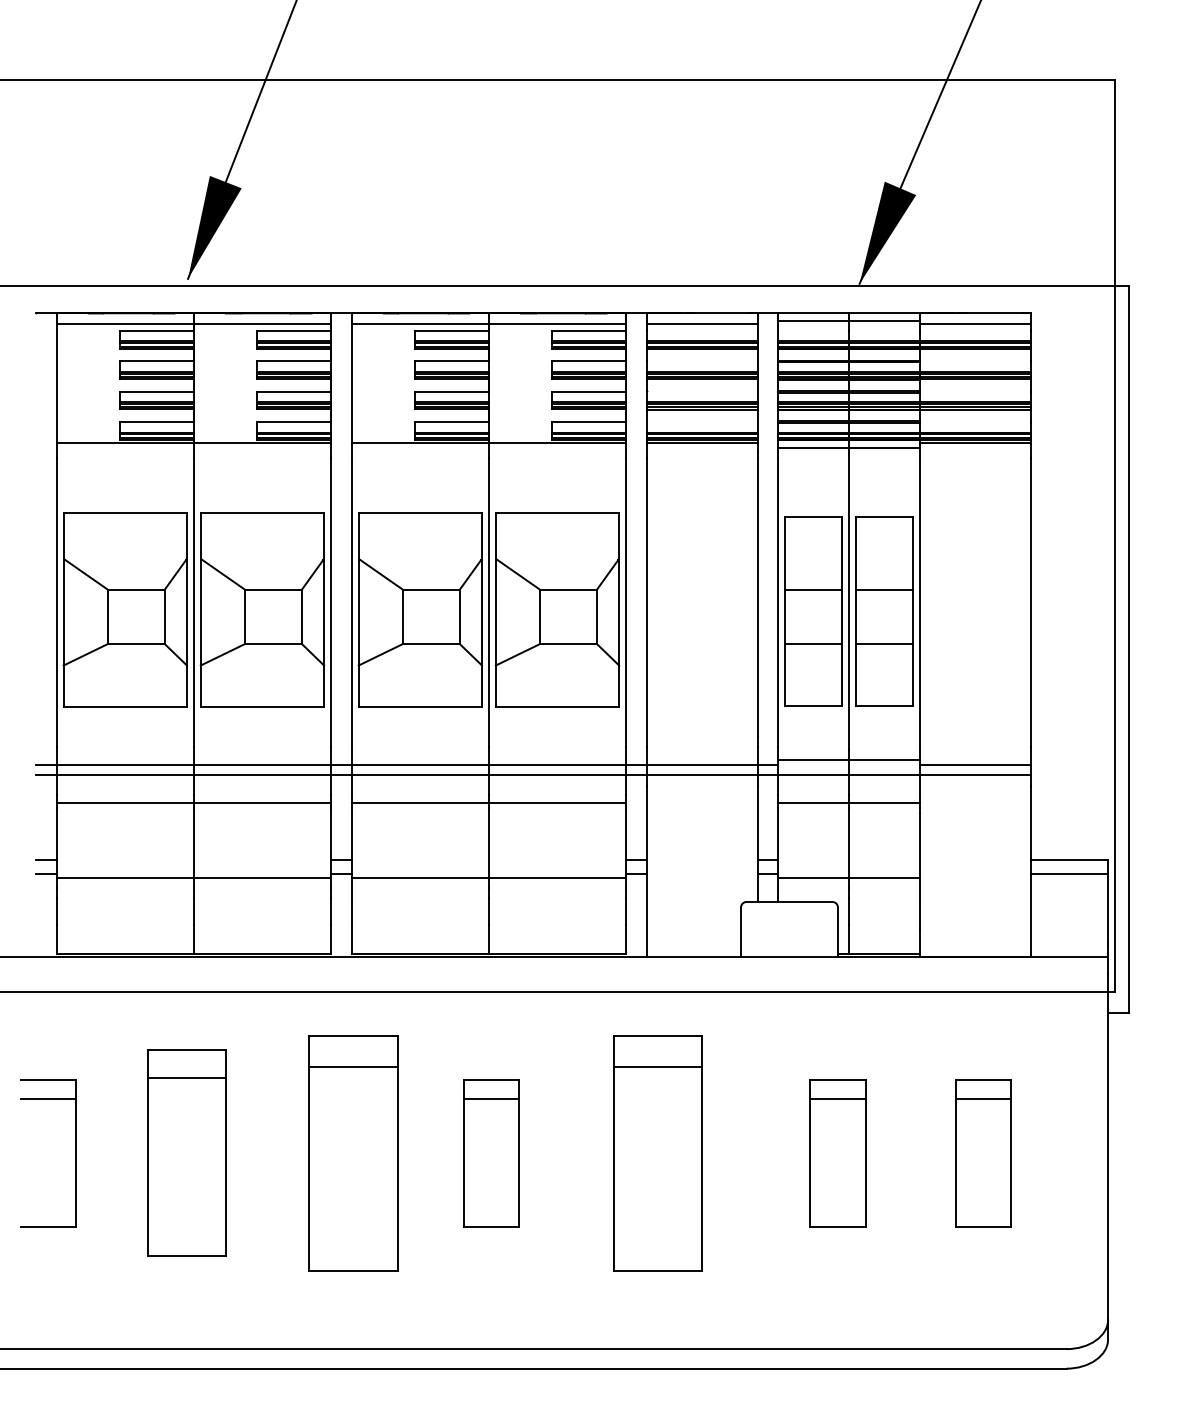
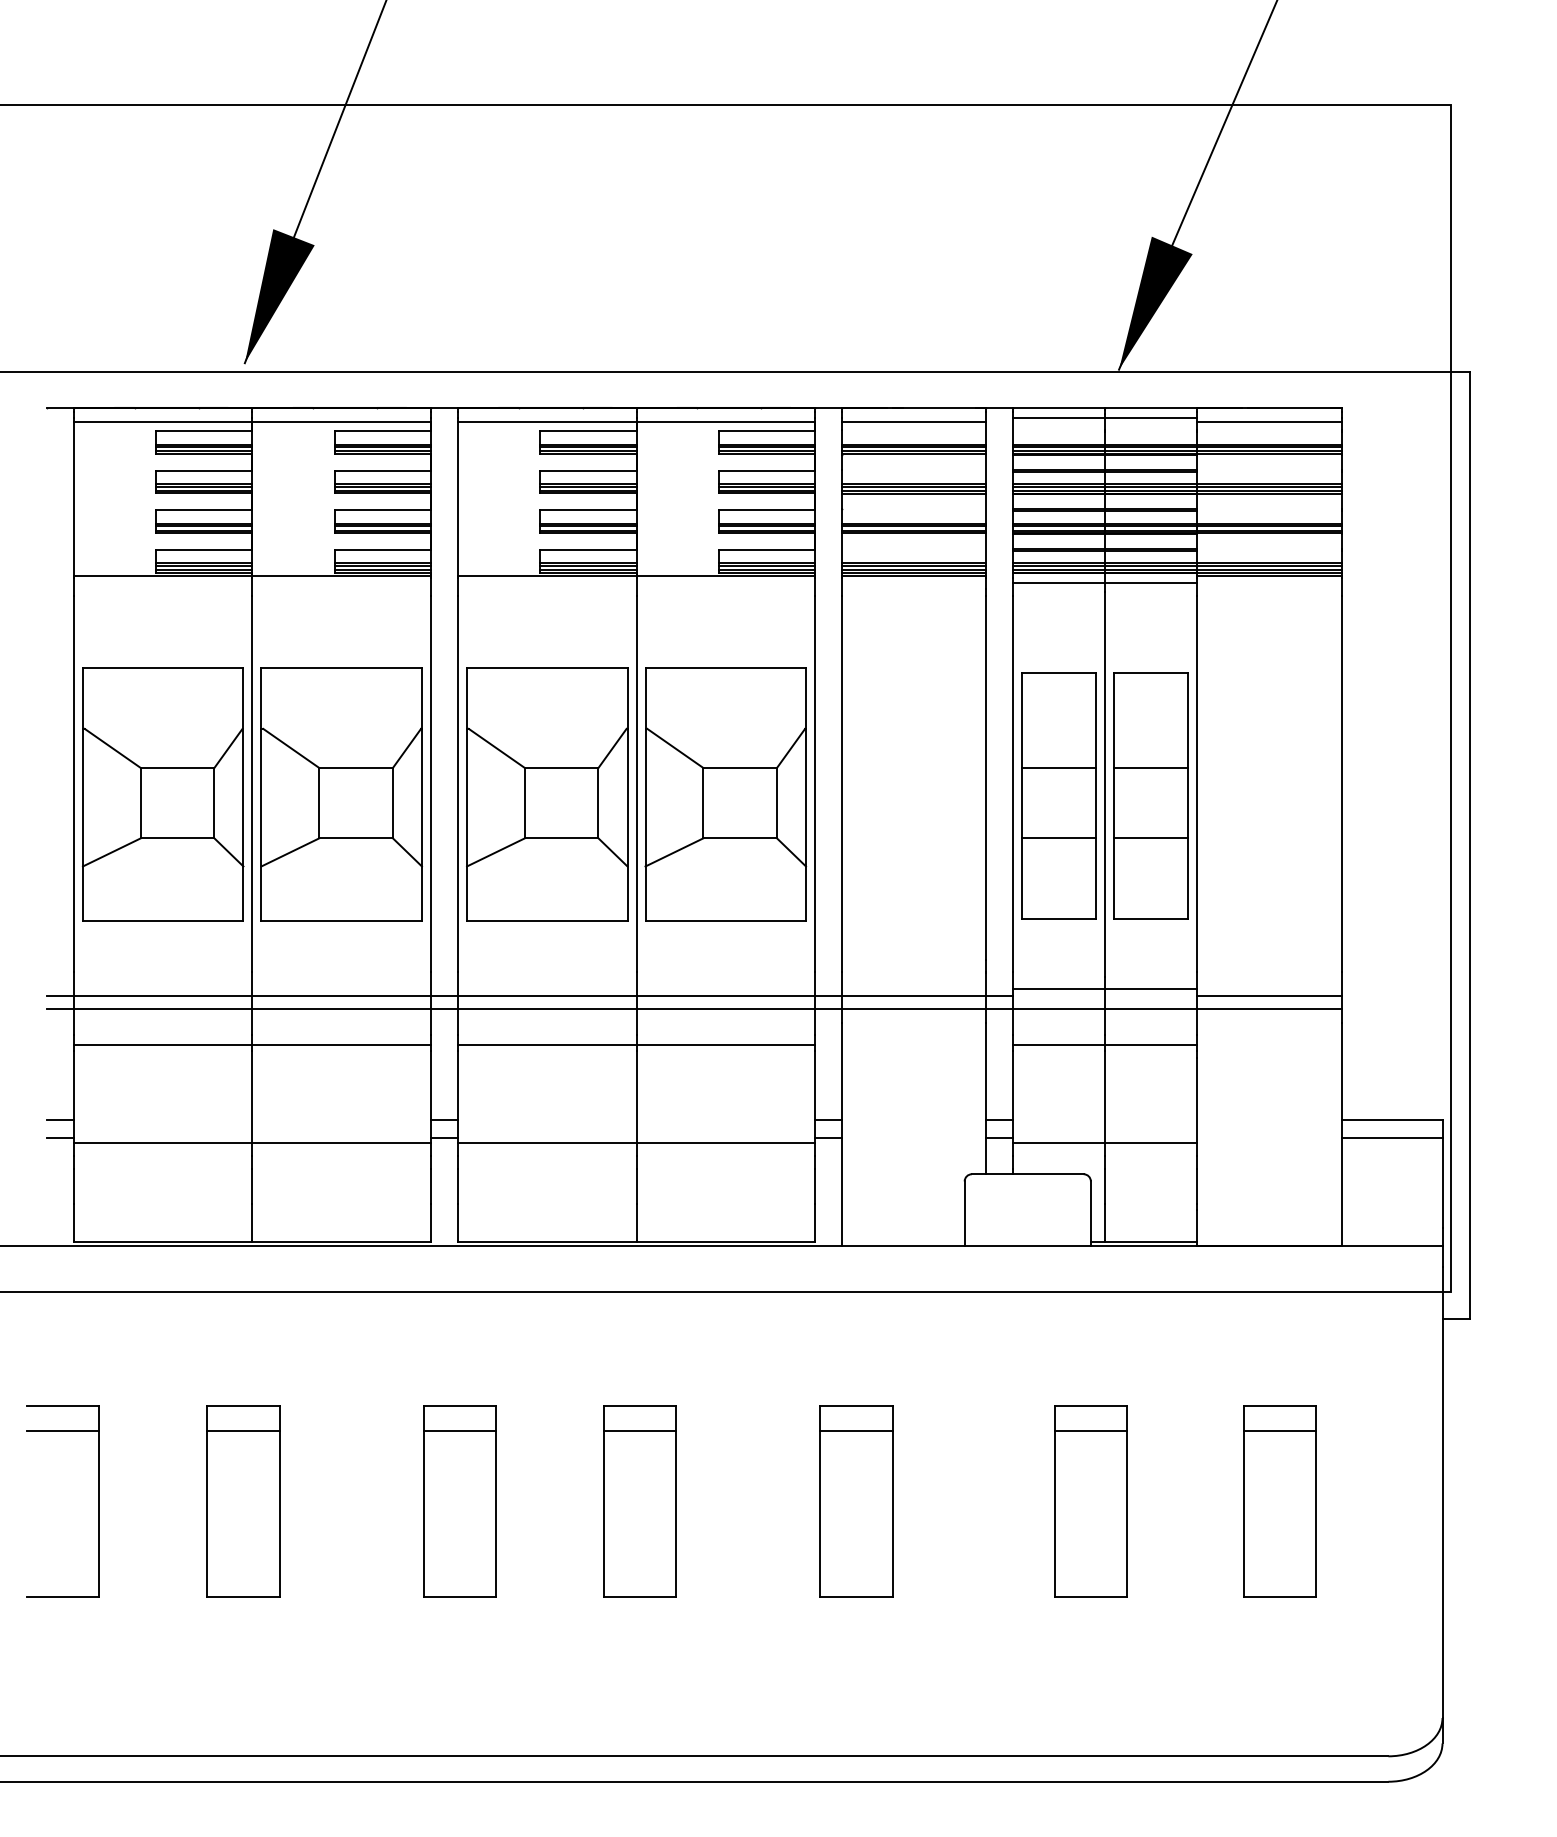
part: (186, 1153) -> (242, 1501), size x0.71
part: (352, 1153) -> (458, 1501), size x0.62
part: (657, 1153) -> (855, 1501), size x0.62

